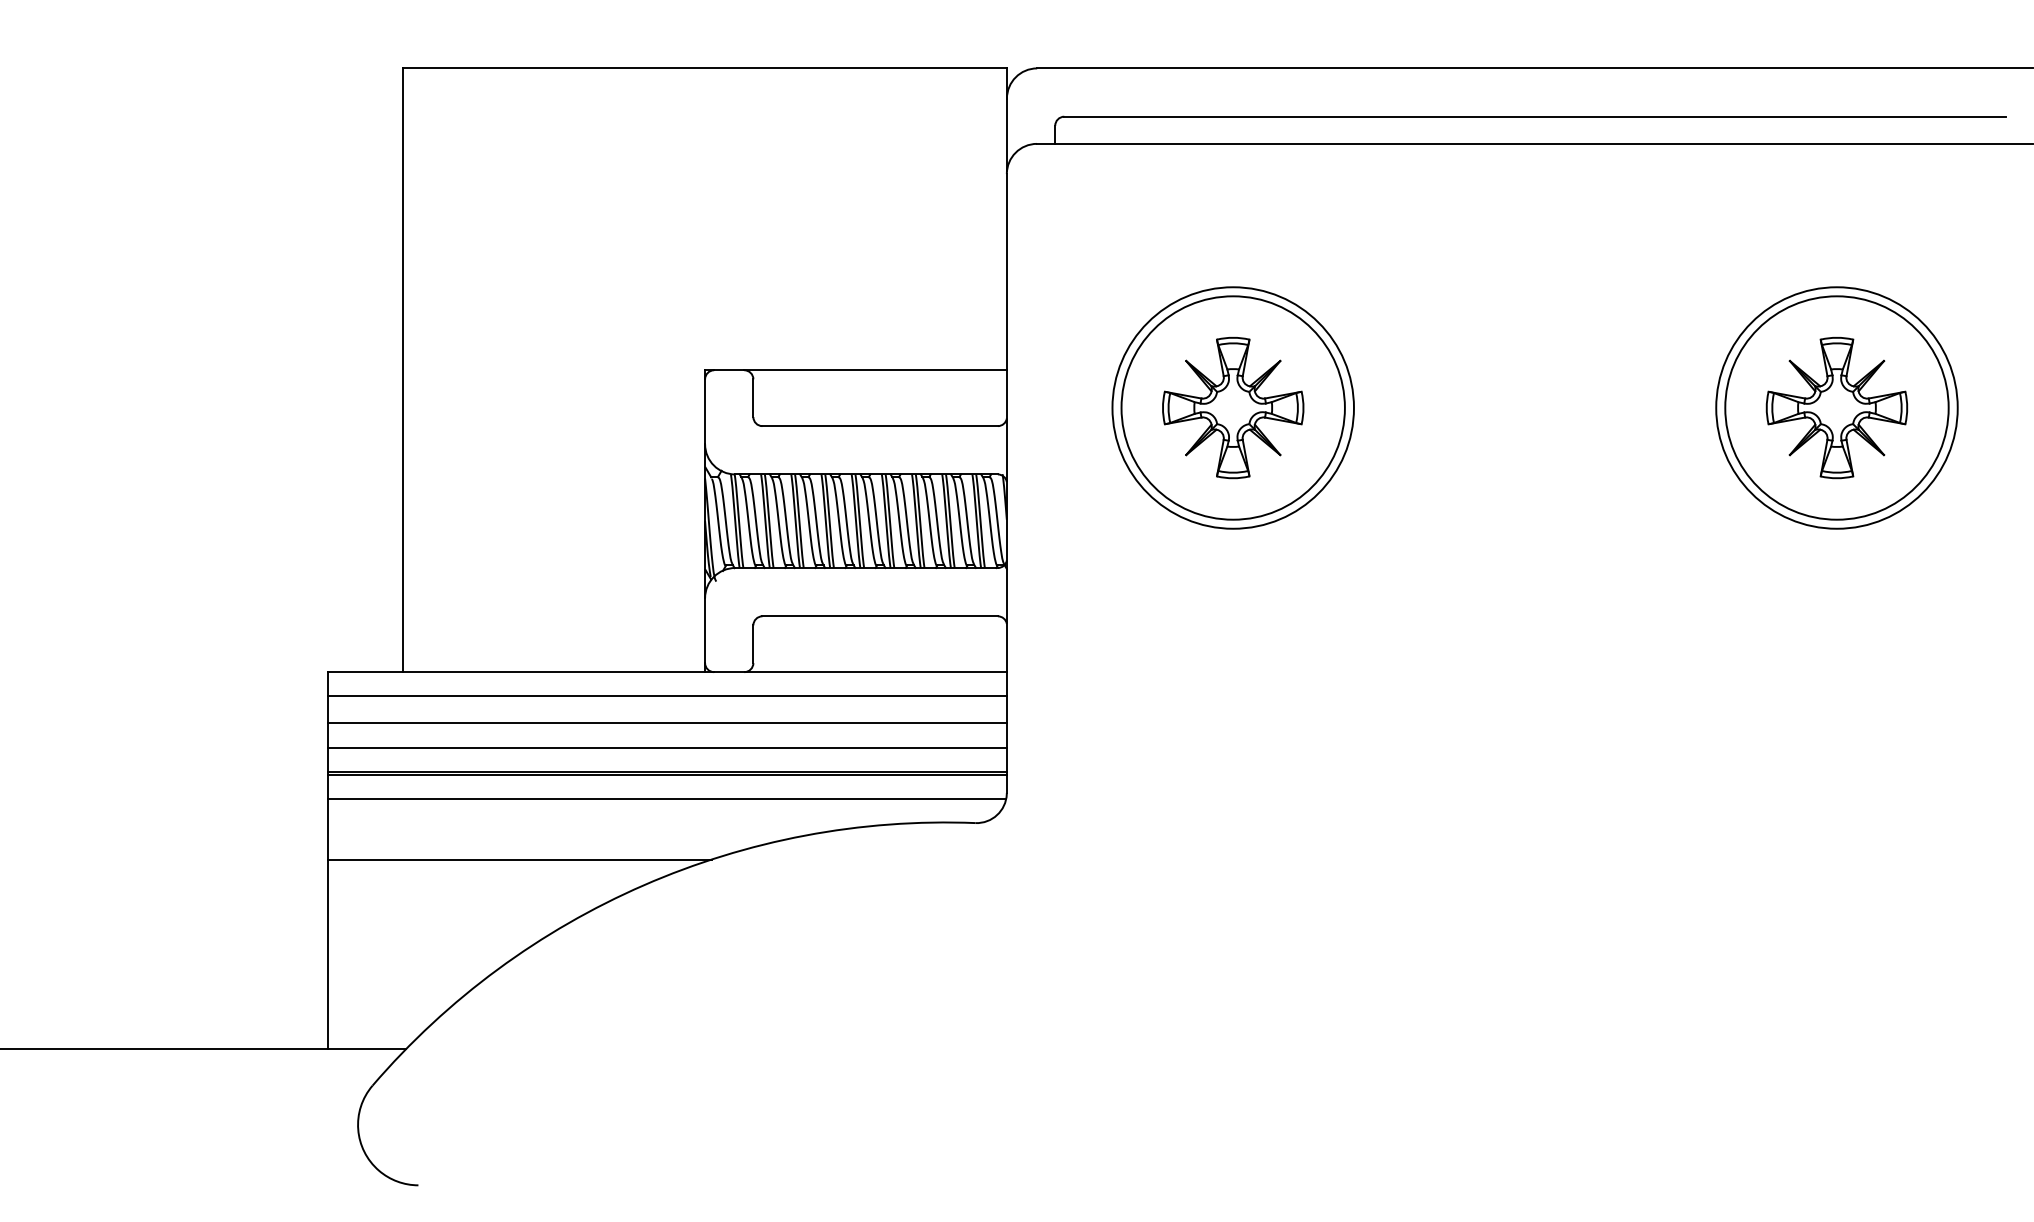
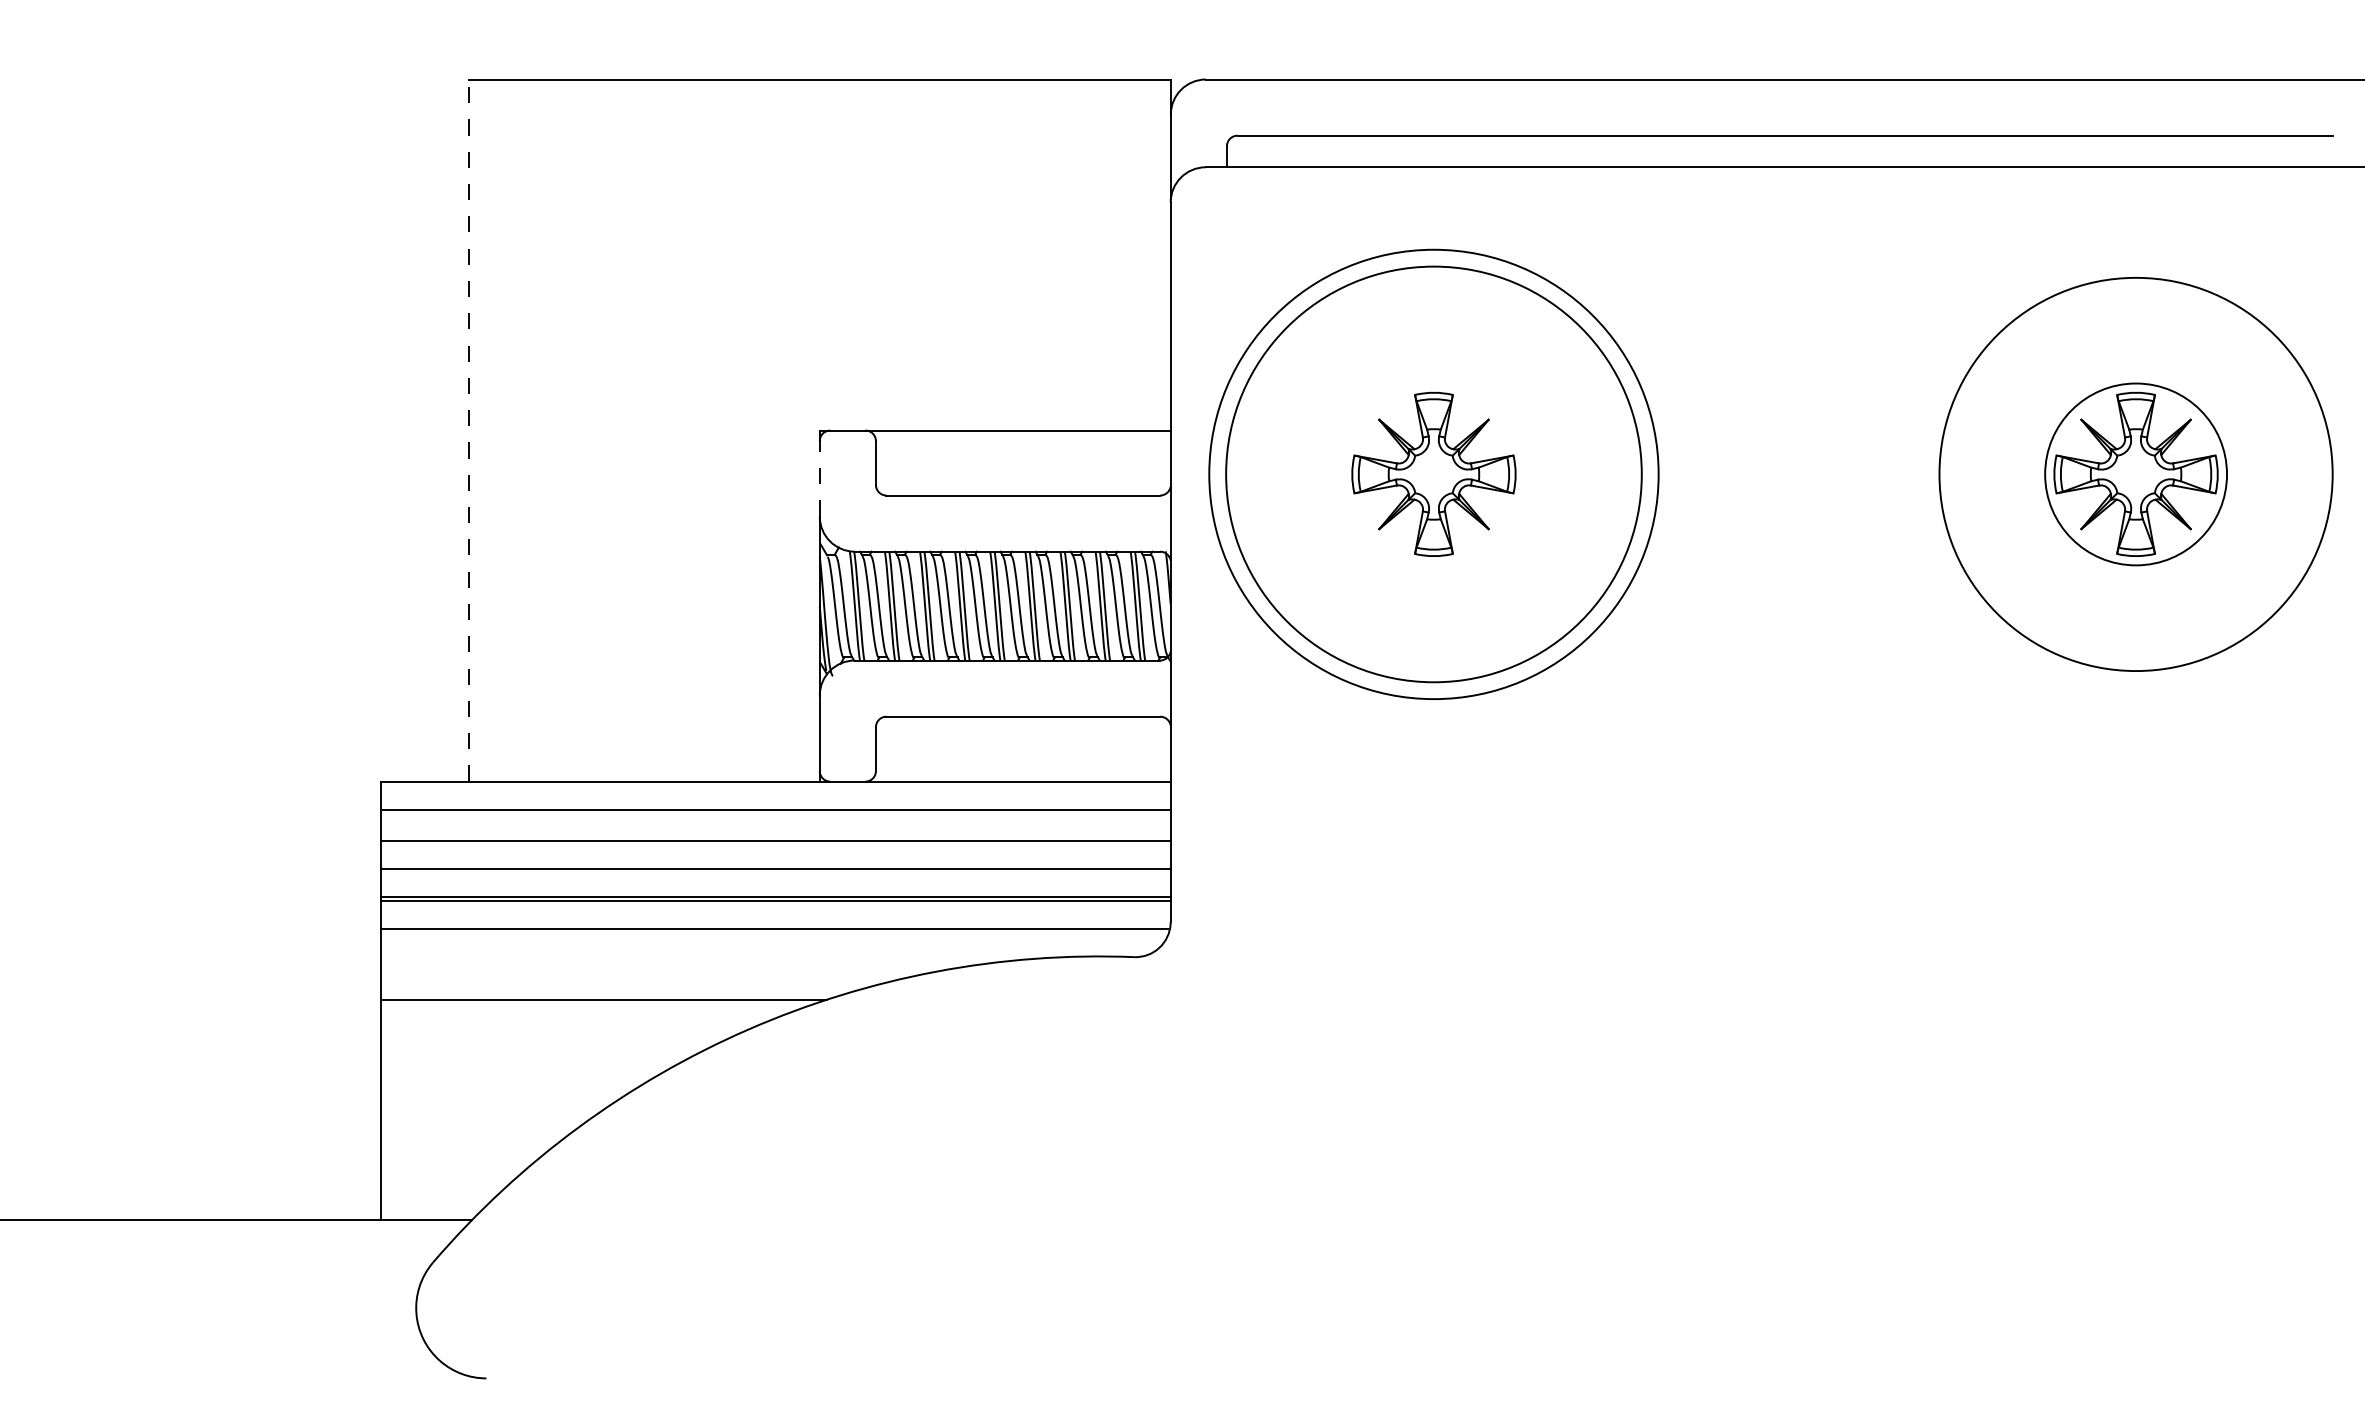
line: (403, 370) -> (468, 430), solid -> dashed
circle: (1232, 408) -> (1433, 474), size x1.6
circle: (1232, 408) -> (1433, 474), size x1.6
circle: (1836, 408) -> (2135, 474), size x0.7
circle: (1836, 408) -> (2135, 474), size x1.4
line: (704, 411) -> (819, 478), solid -> dashed

